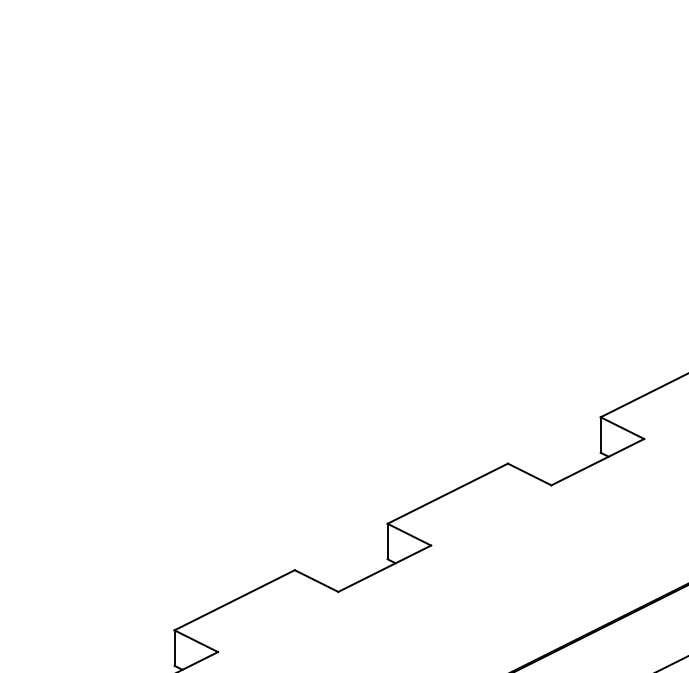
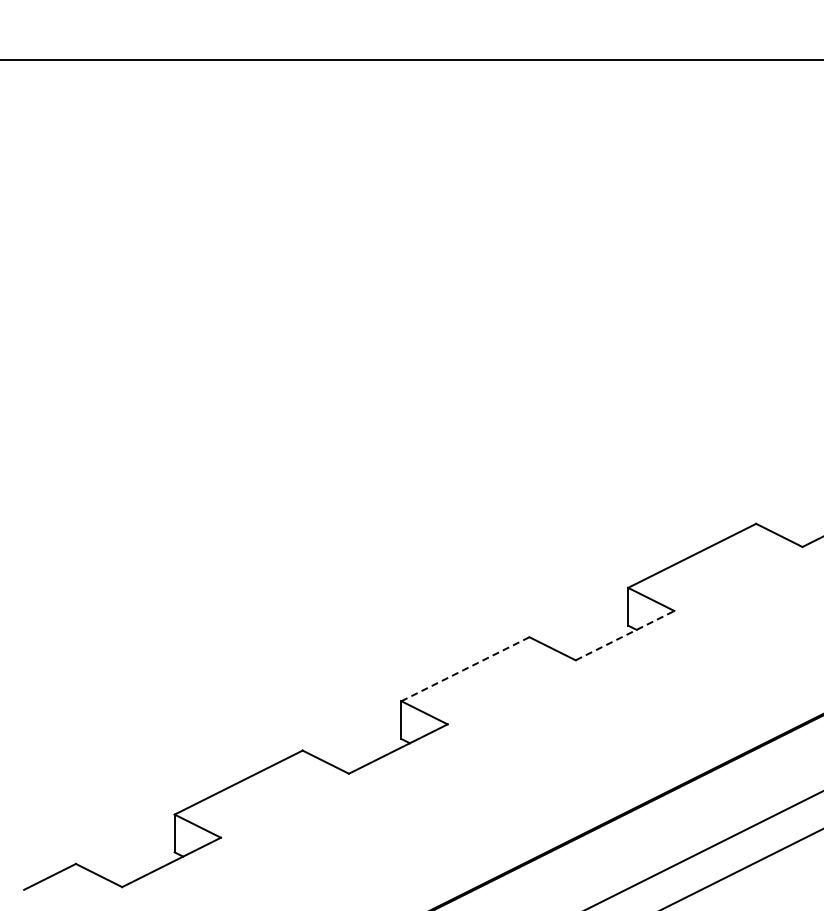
line: (598, 462) -> (625, 635), solid -> dashed
line: (447, 493) -> (465, 669), solid -> dashed

